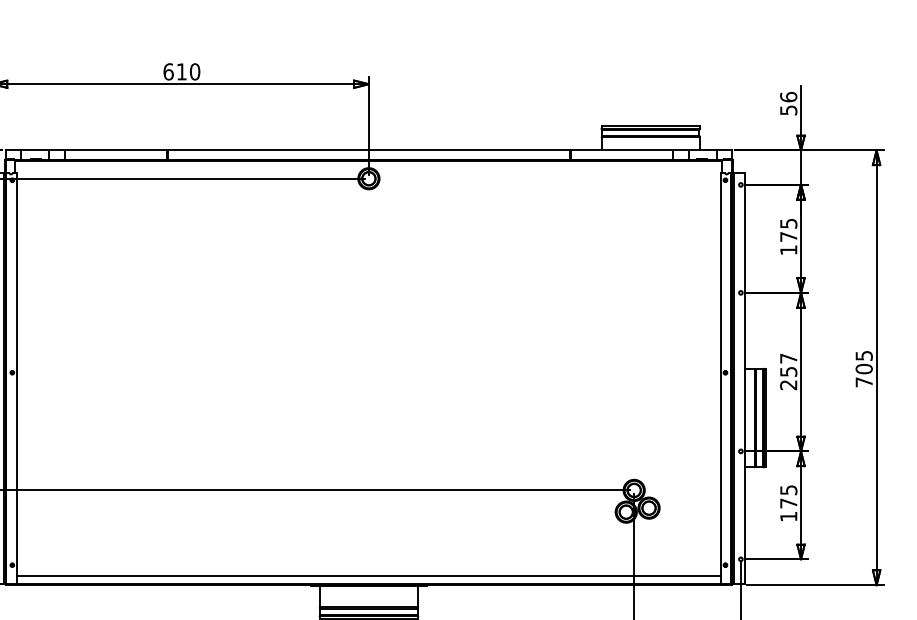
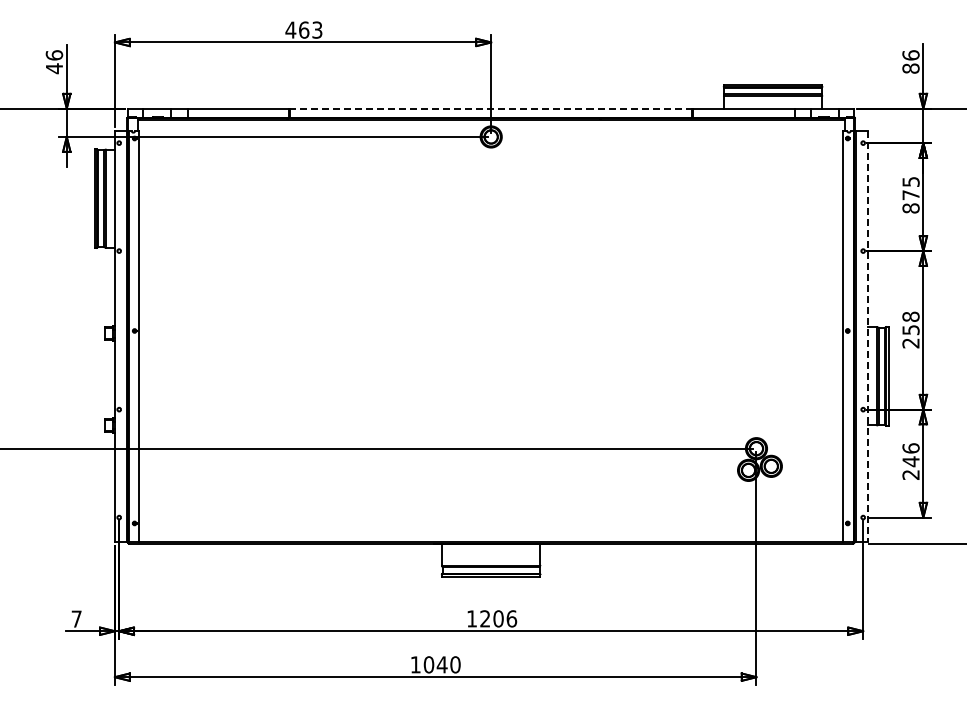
text: (181, 71) -> (303, 29), 610 -> 463
text: (788, 110) -> (910, 68), 56 -> 86
line: (369, 150) -> (491, 108), solid -> dashed
text: (788, 250) -> (910, 208), 175 -> 875
text: (788, 358) -> (910, 316), 257 -> 258
line: (745, 378) -> (867, 336), solid -> dashed
text: (788, 503) -> (910, 461), 175 -> 246
line: (368, 576) -> (490, 534), removed

